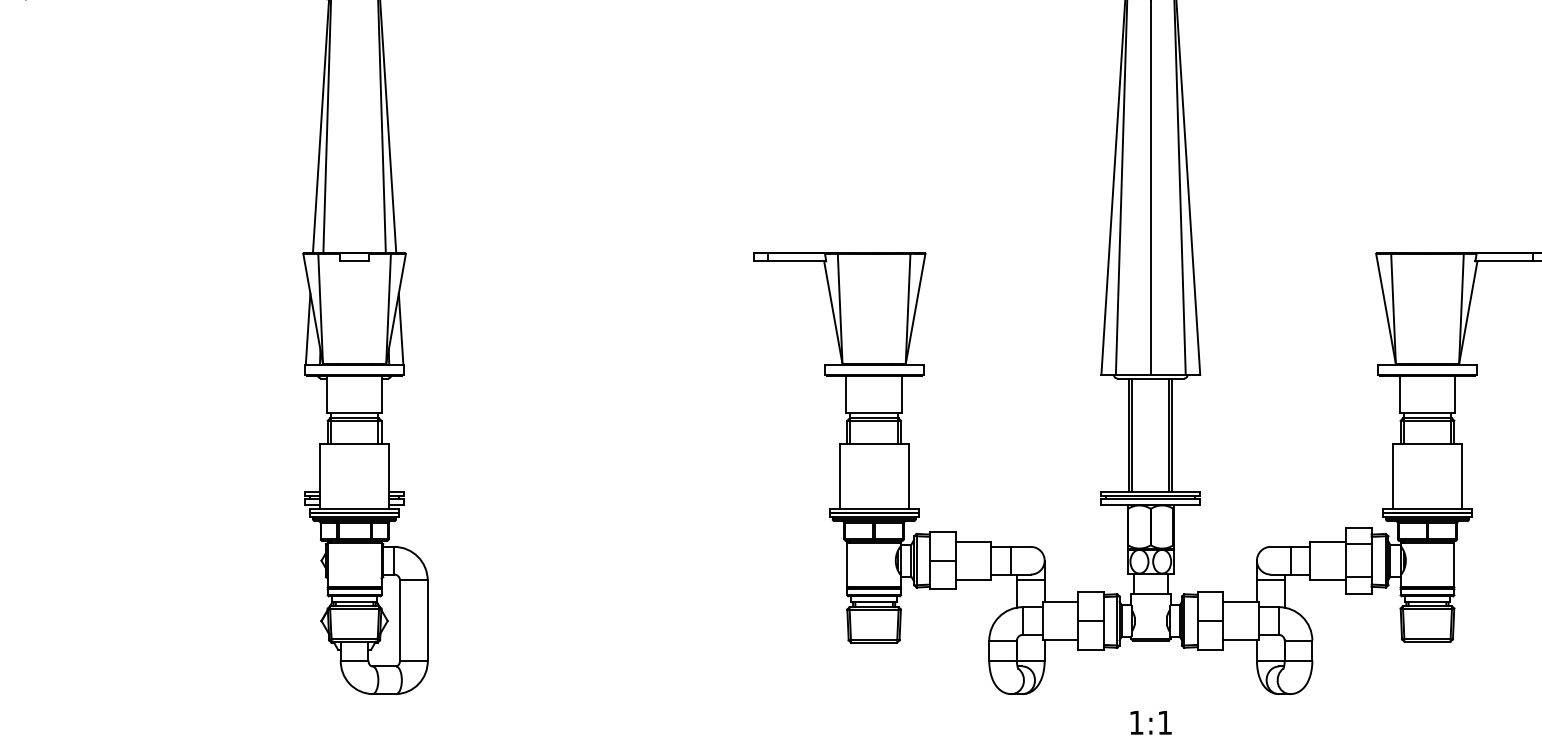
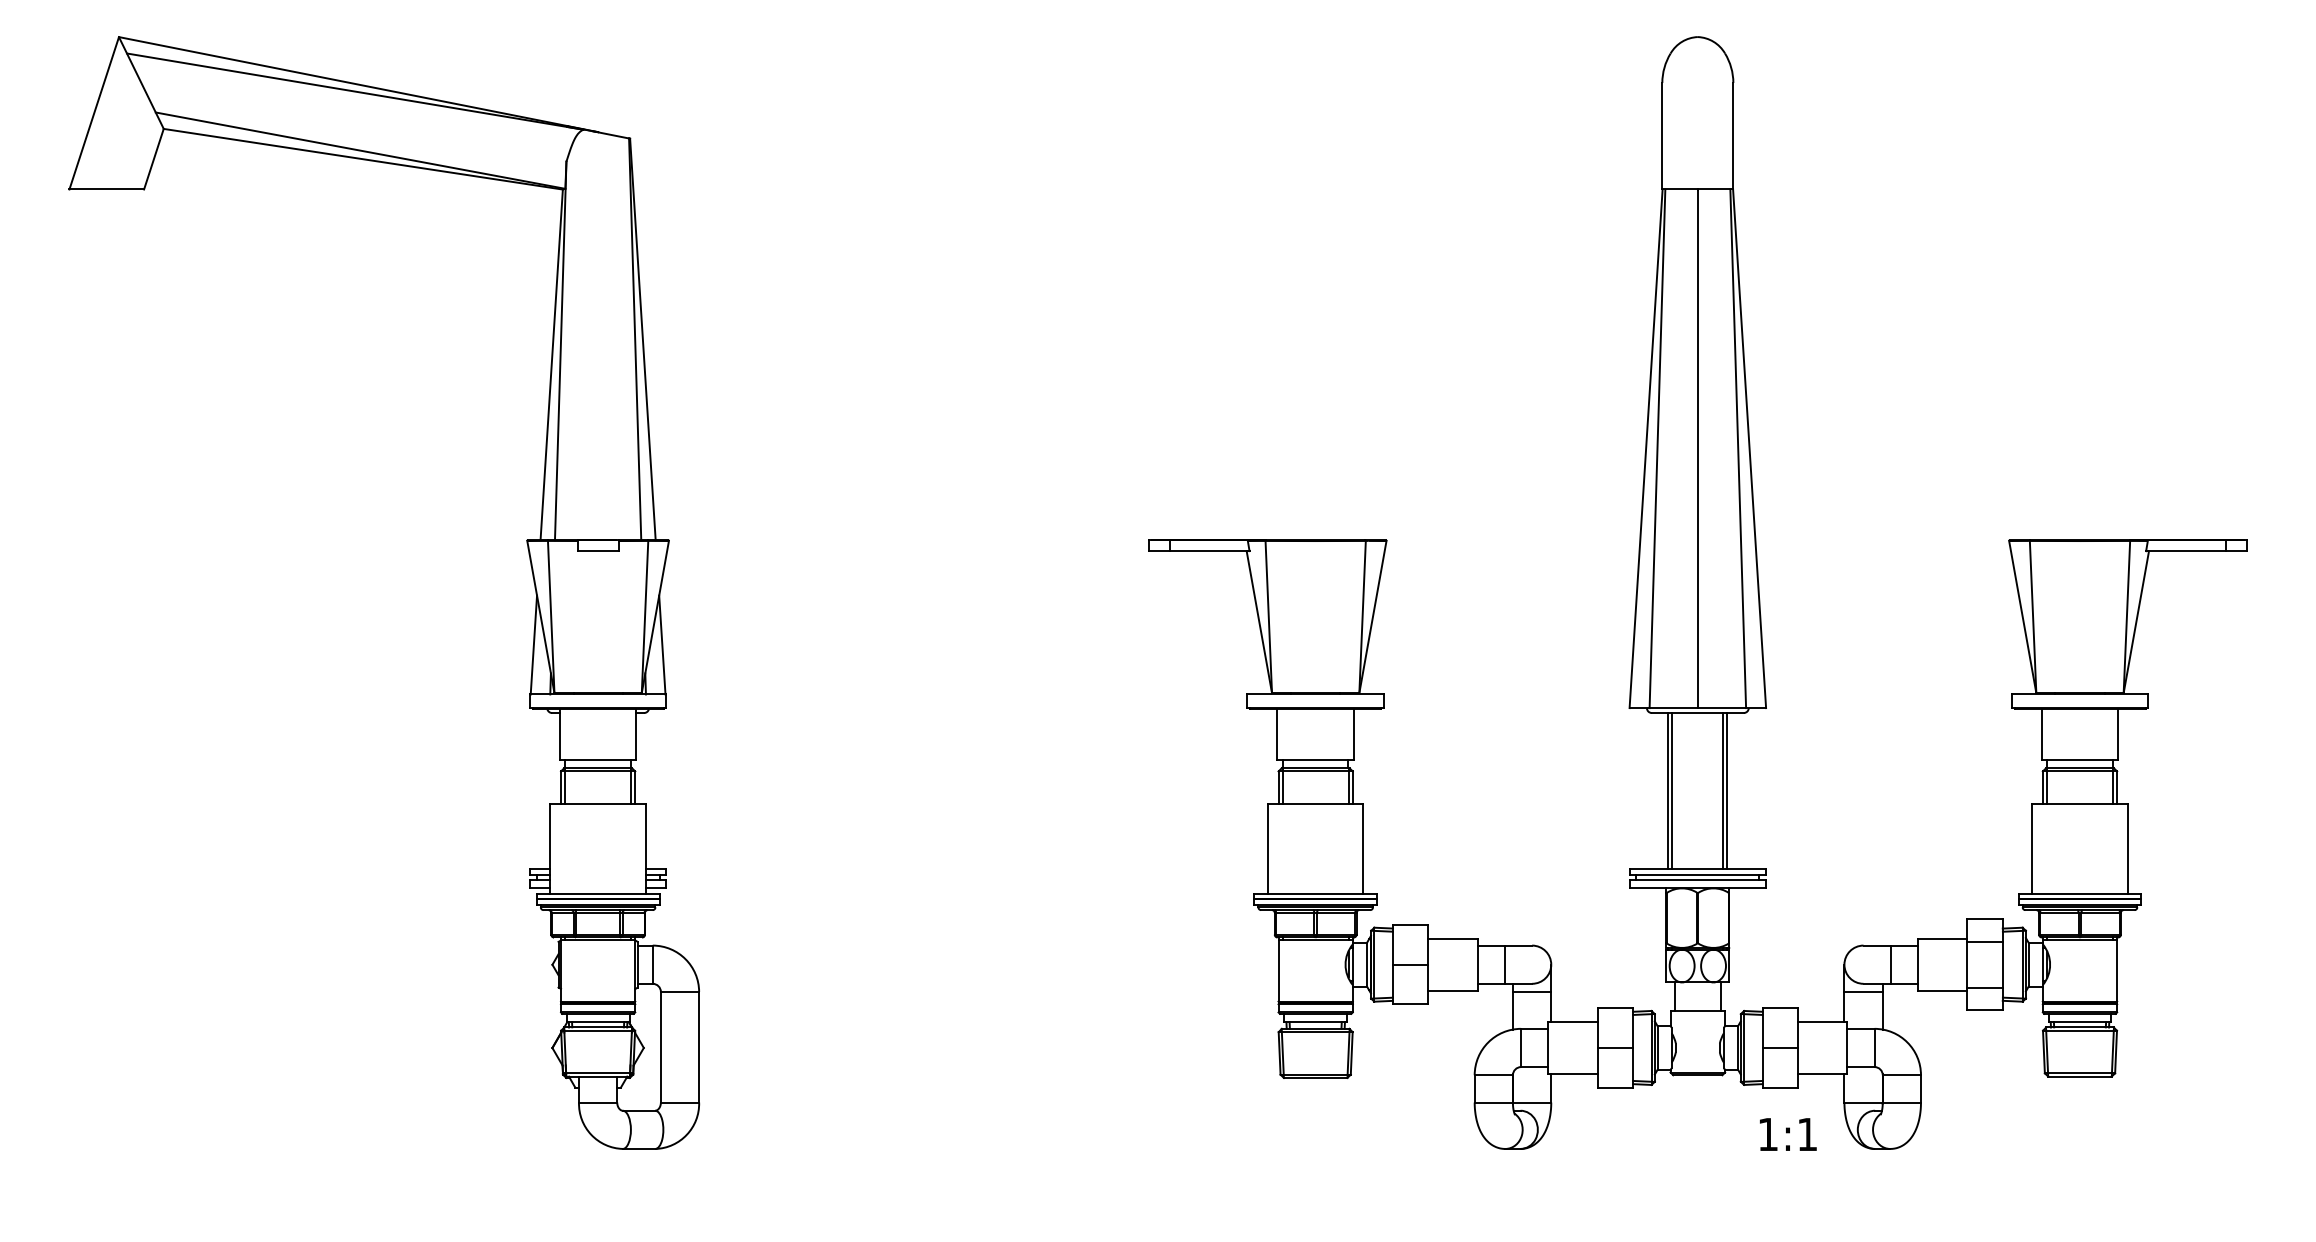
text: (1151, 722) -> (1788, 1134), moved

